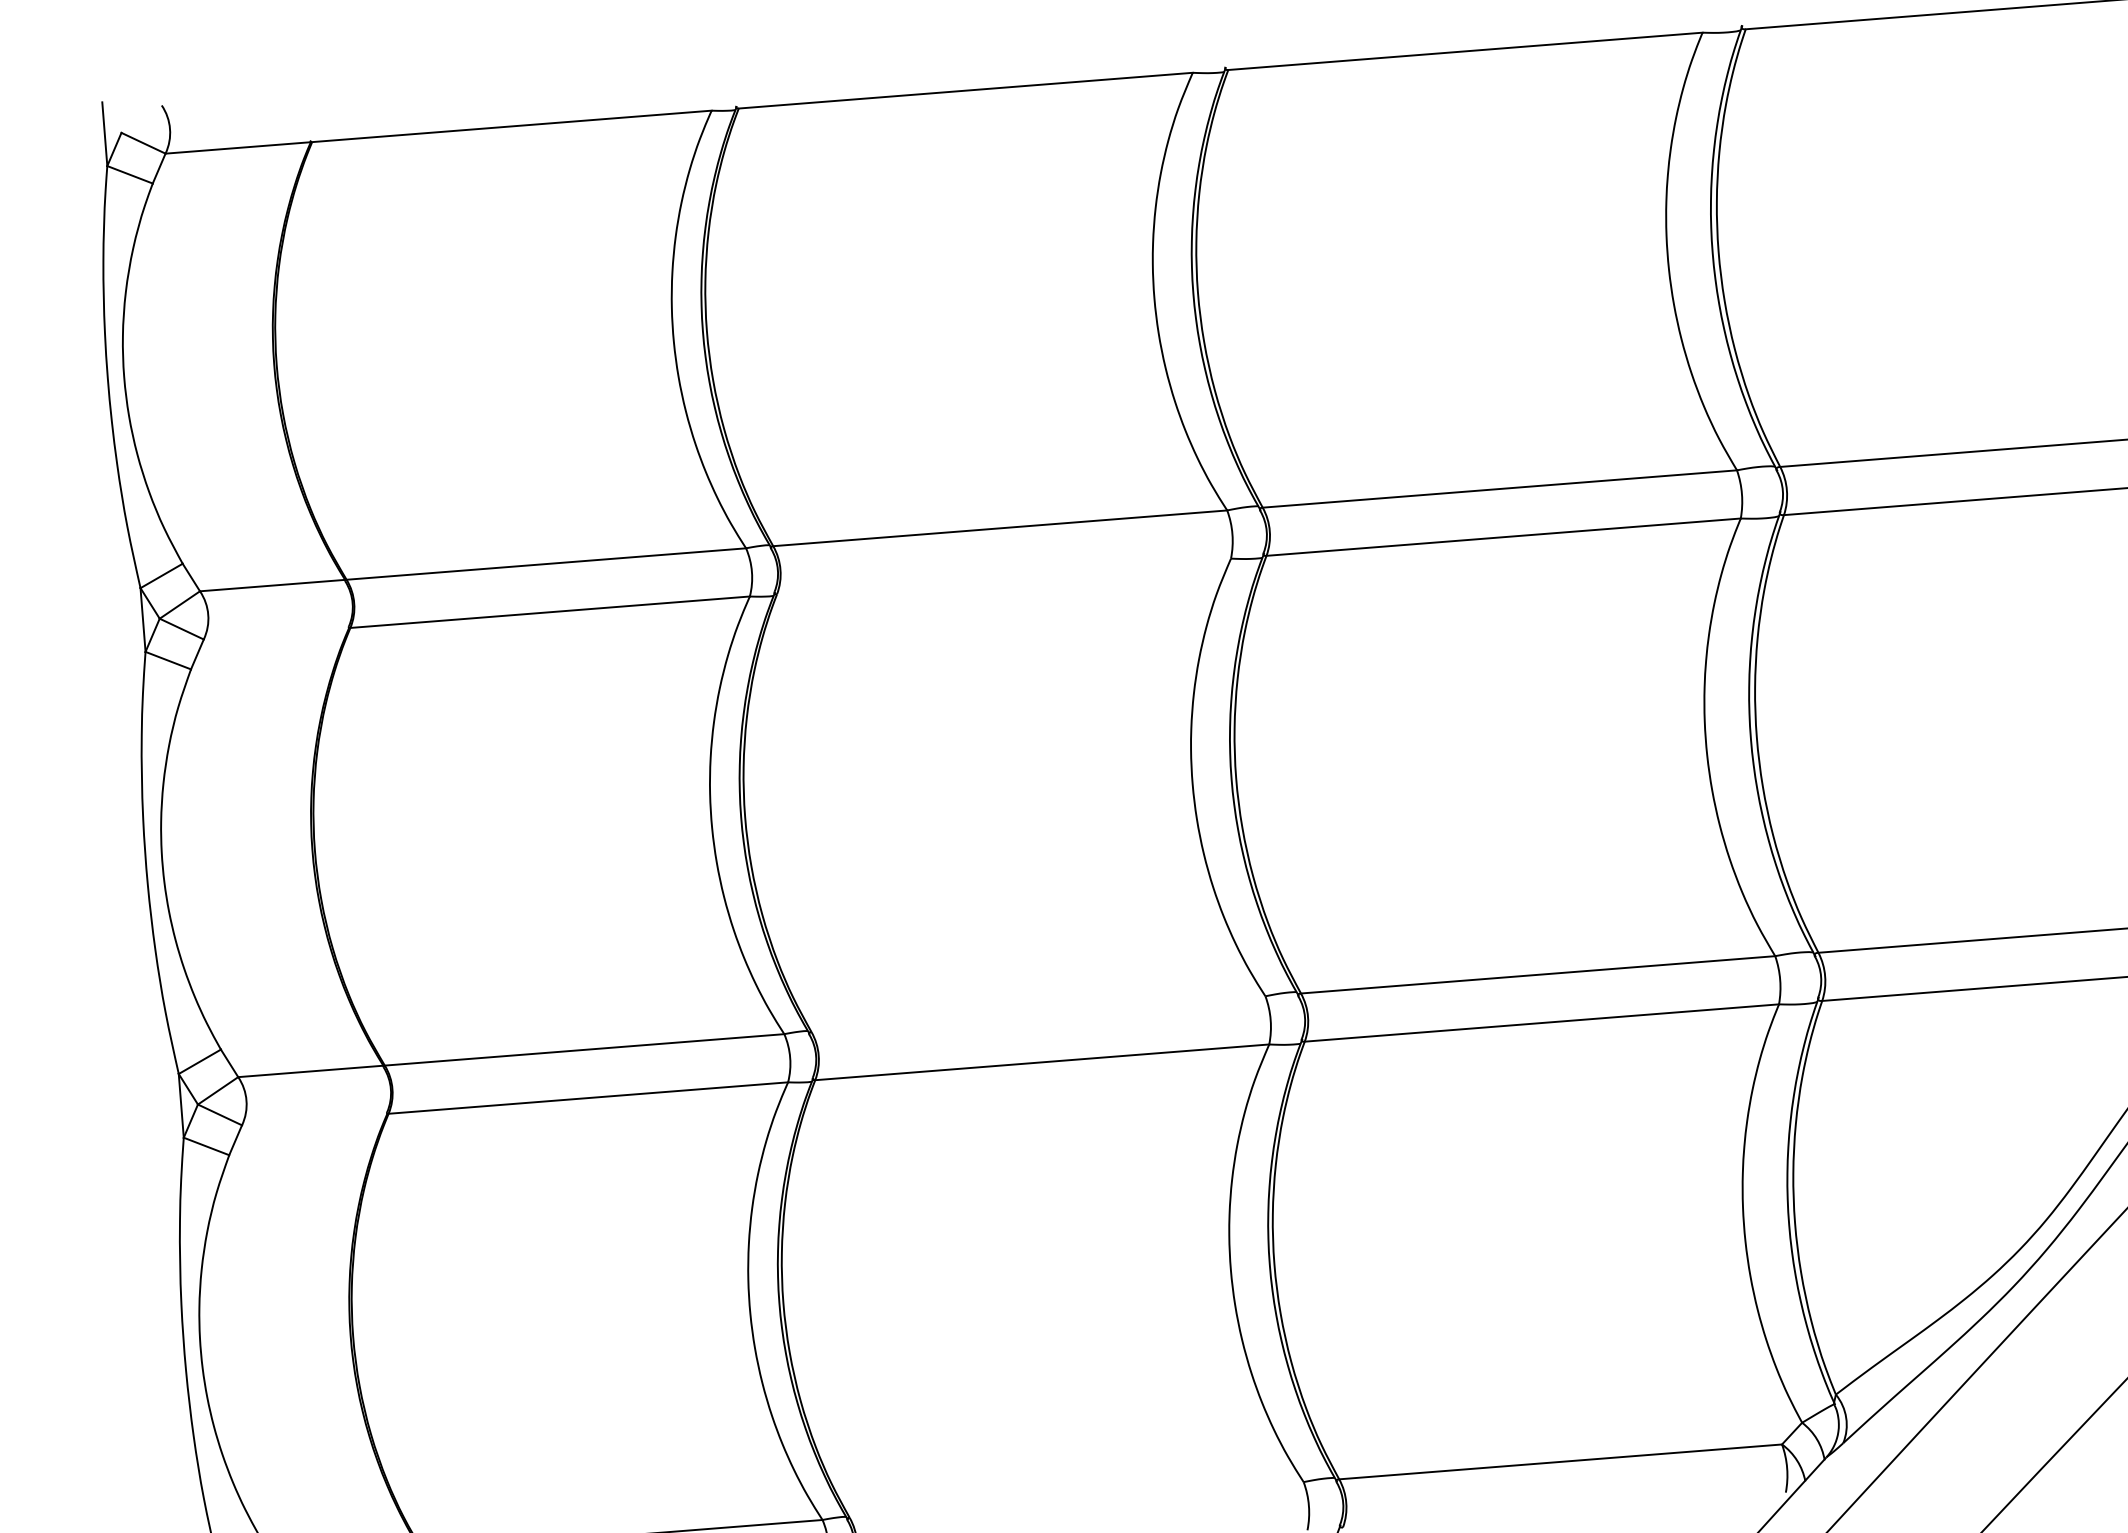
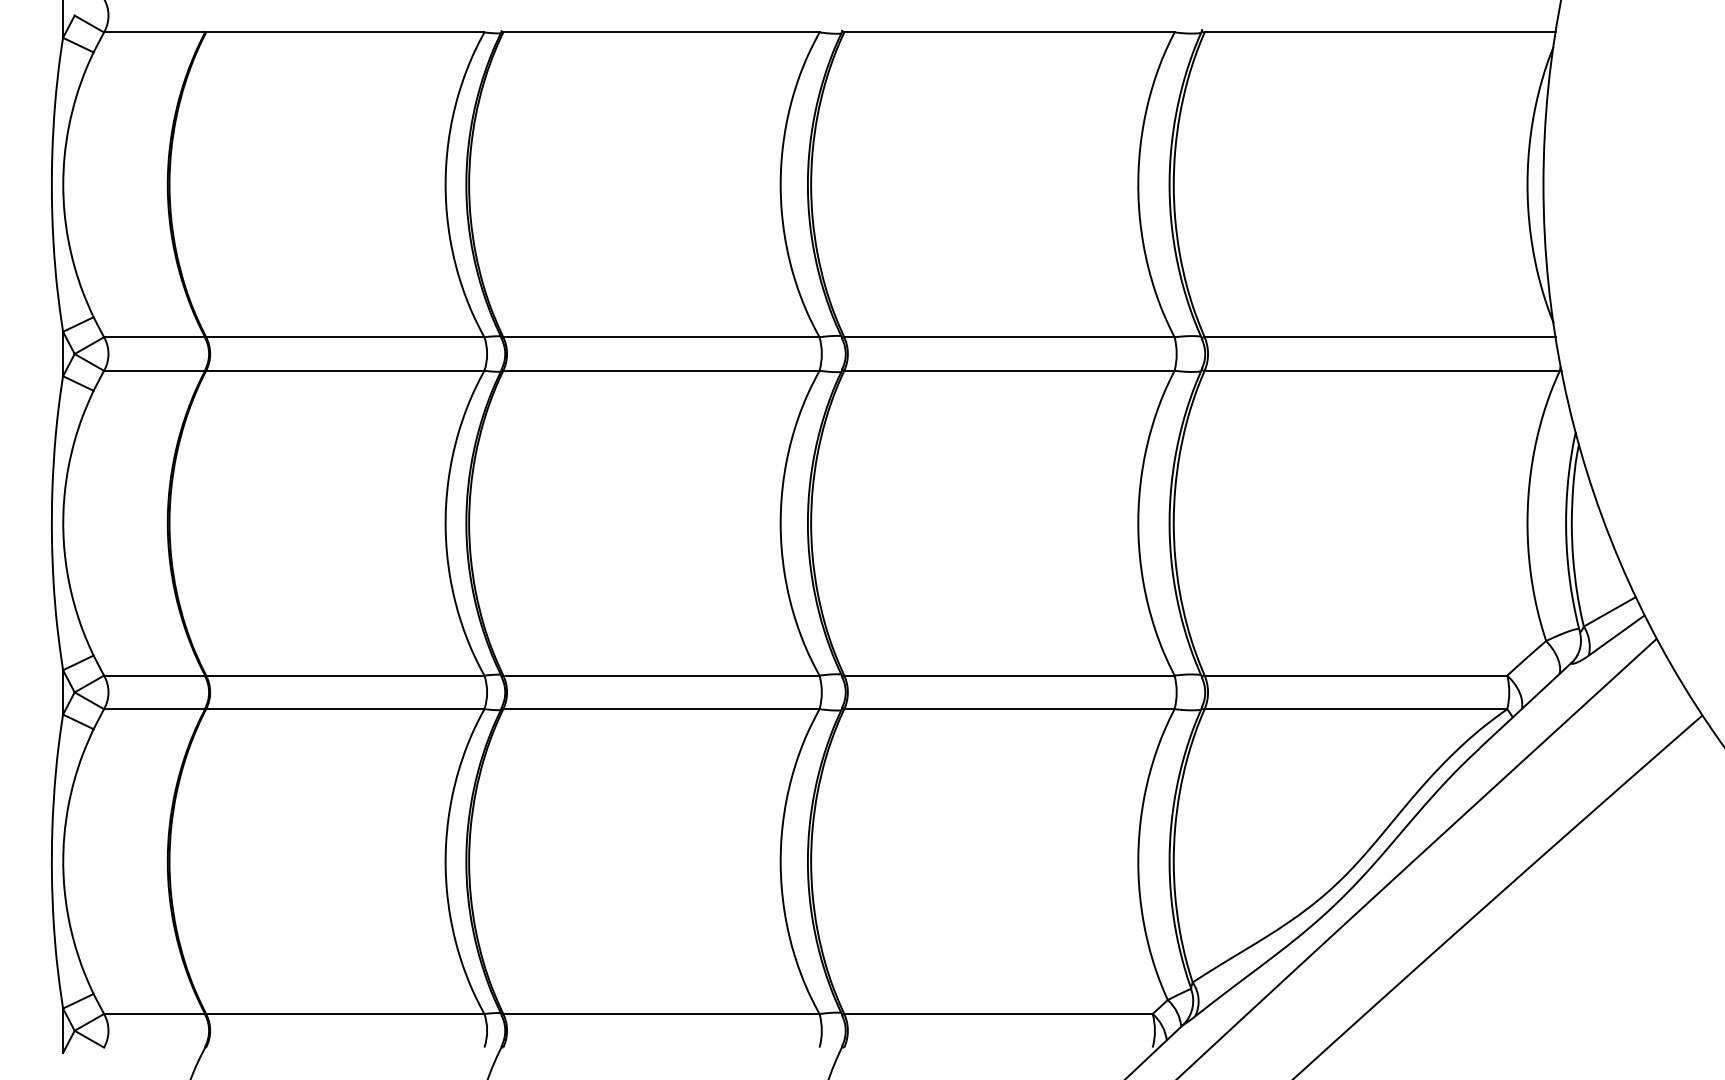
line: (1004, 576) -> (661, 370), added
line: (276, 633) -> (154, 370), added
line: (1038, 1013) -> (661, 675), added
line: (314, 1120) -> (154, 709), added
line: (1076, 1500) -> (661, 1014), added

